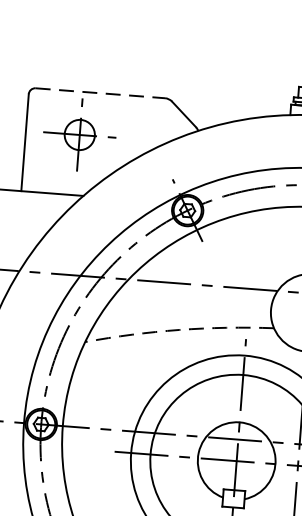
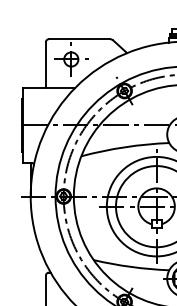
line: (100, 93) -> (79, 39), dashed -> solid
arc: (178, 330) -> (124, 147), dashed -> solid

